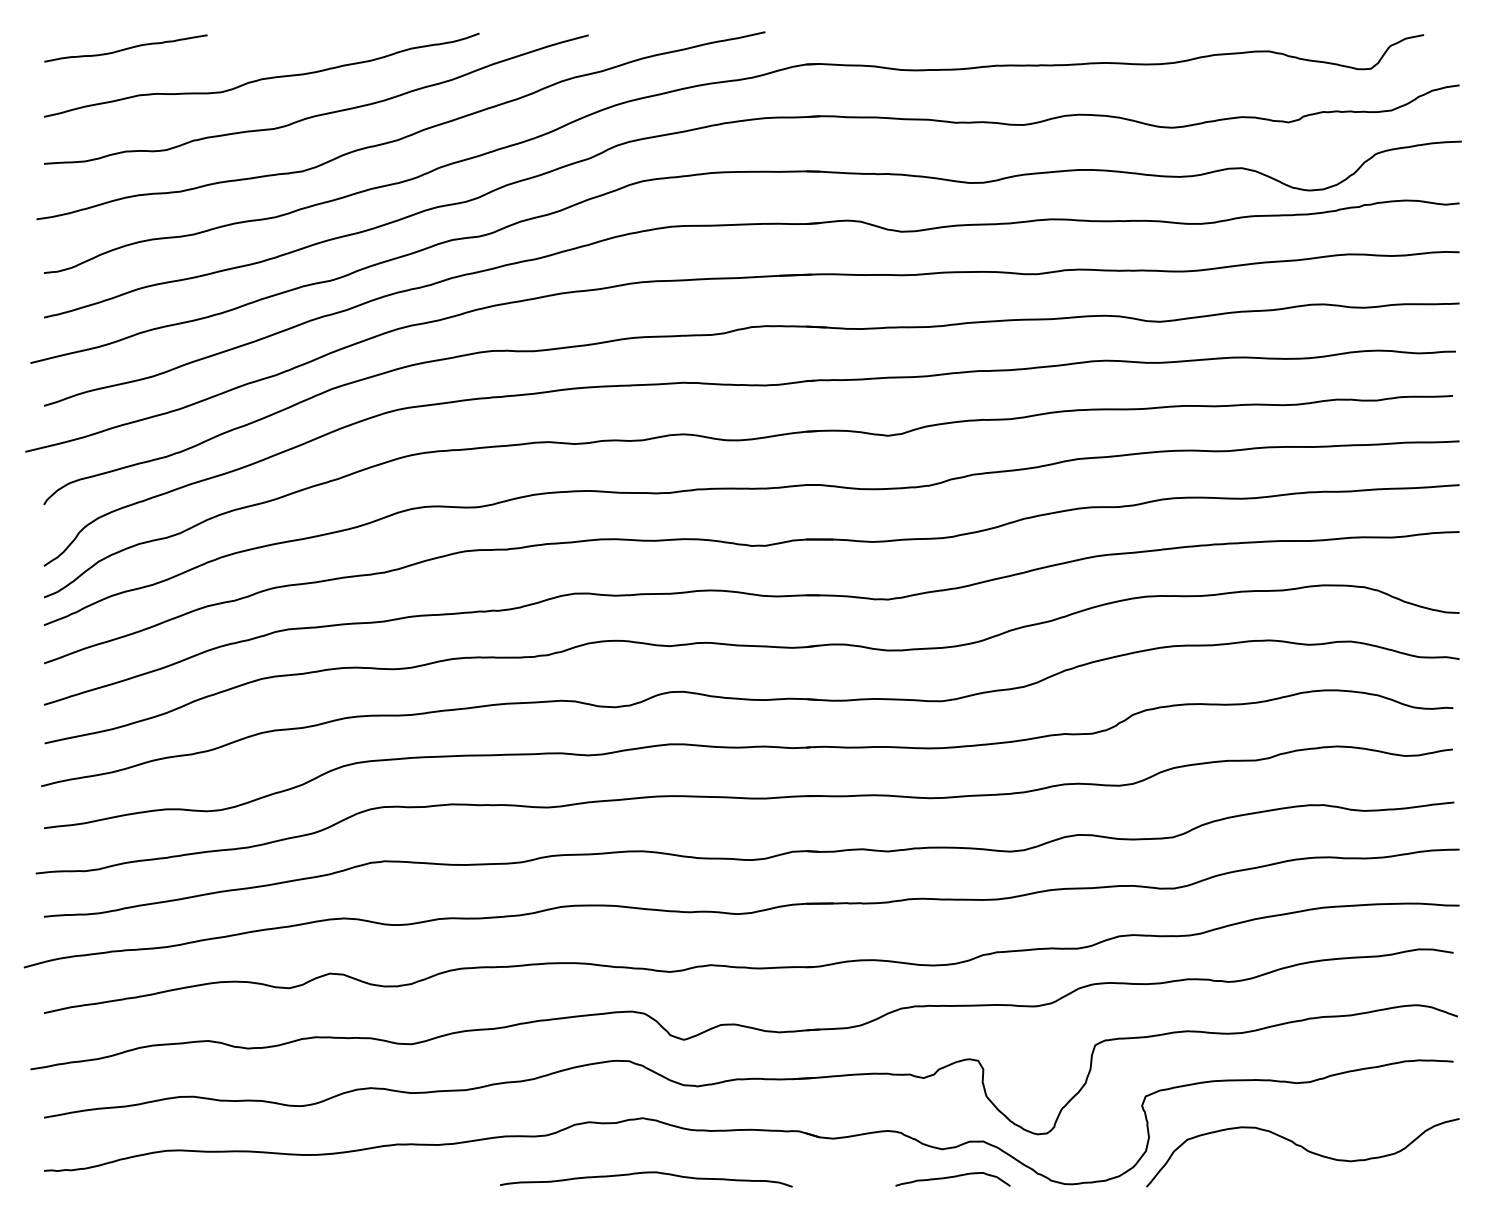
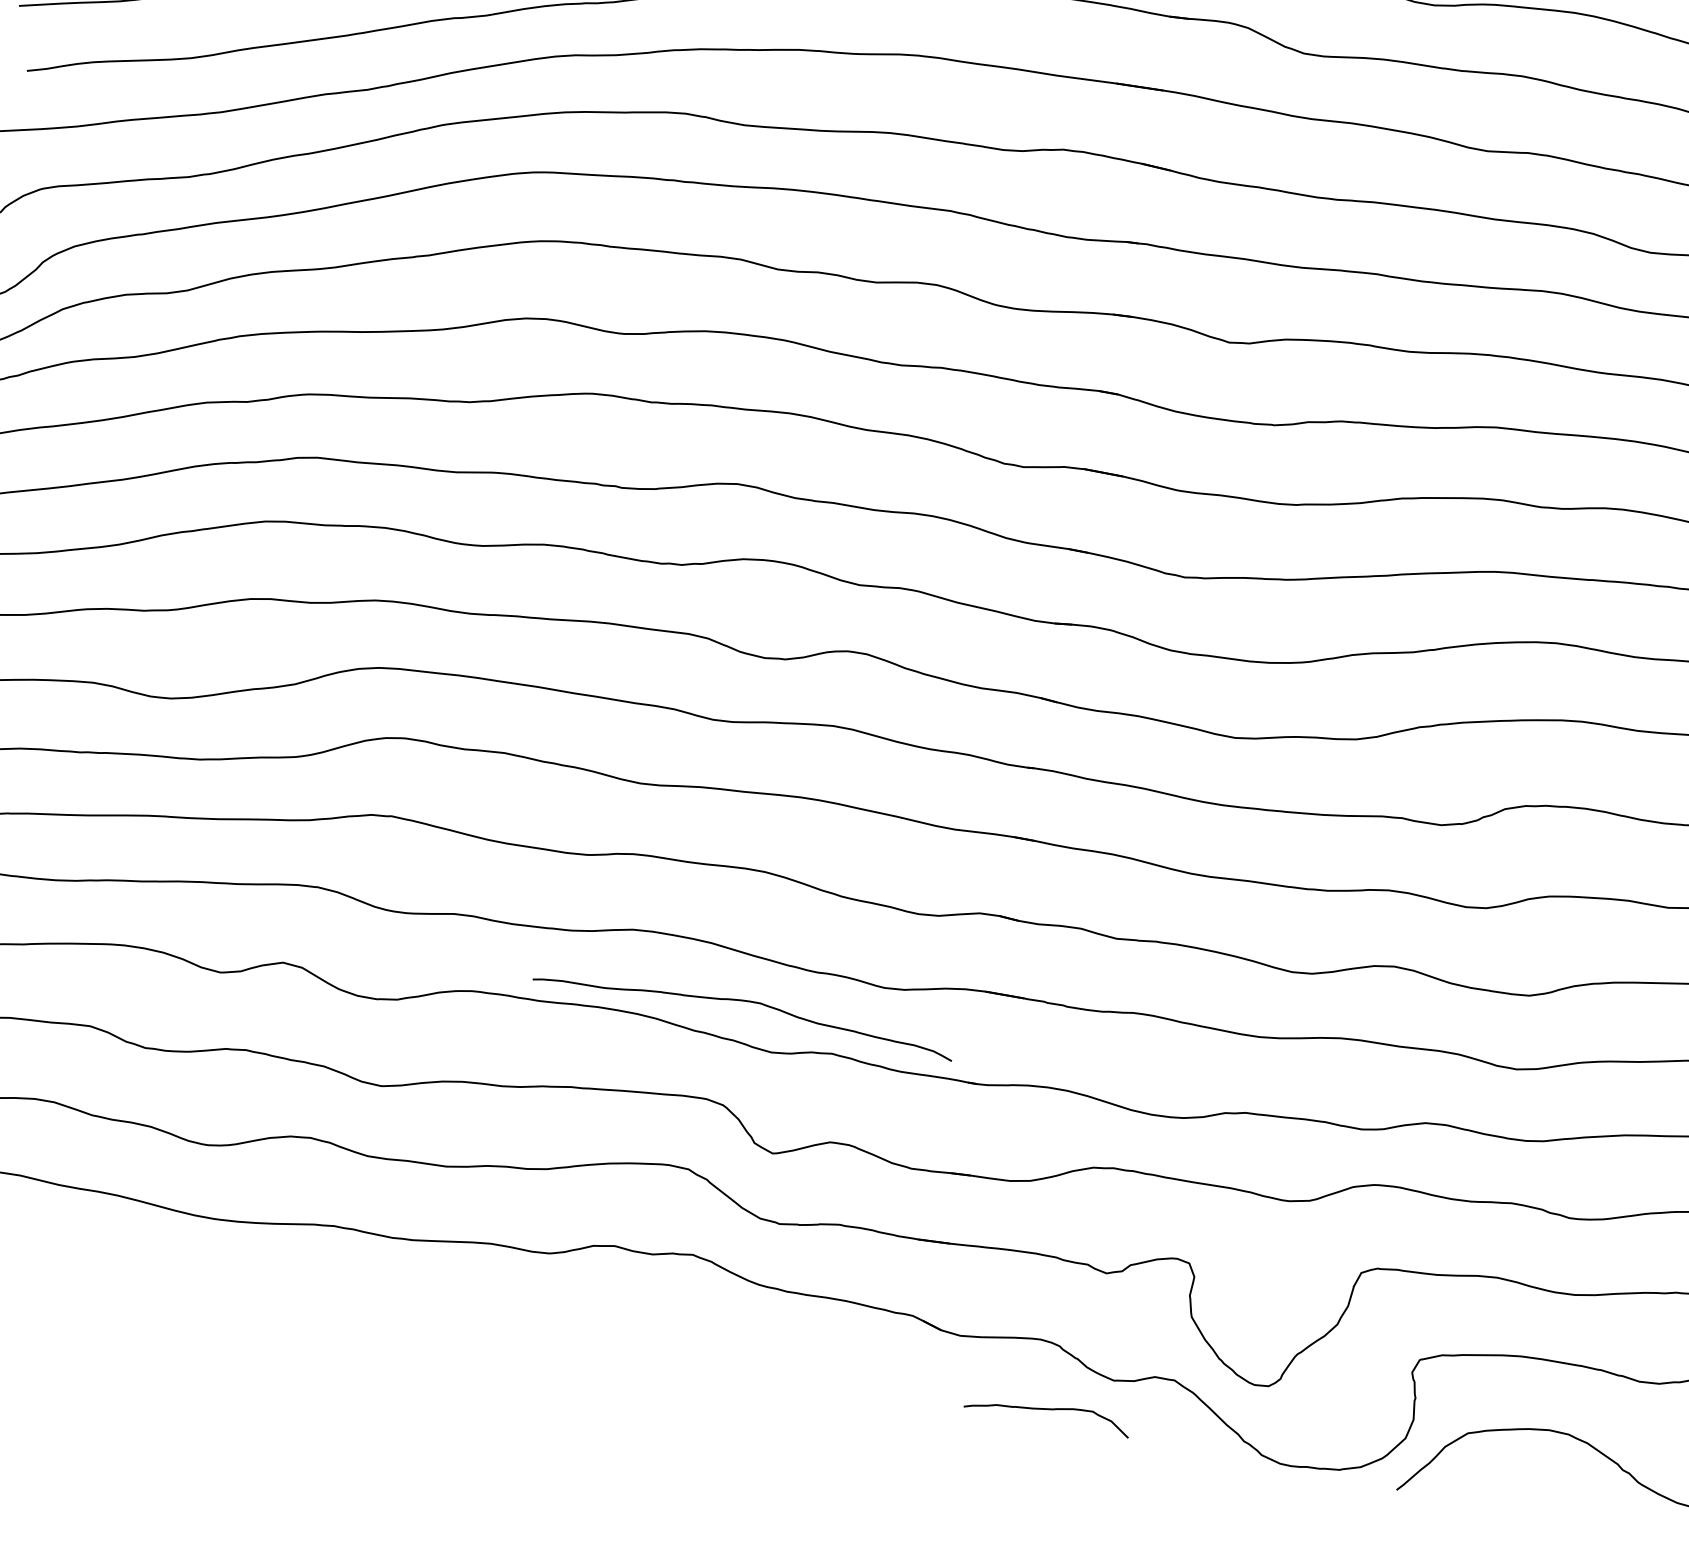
curve: (646, 1173) -> (745, 1002), moved
curve: (952, 1177) -> (1047, 1409), moved

